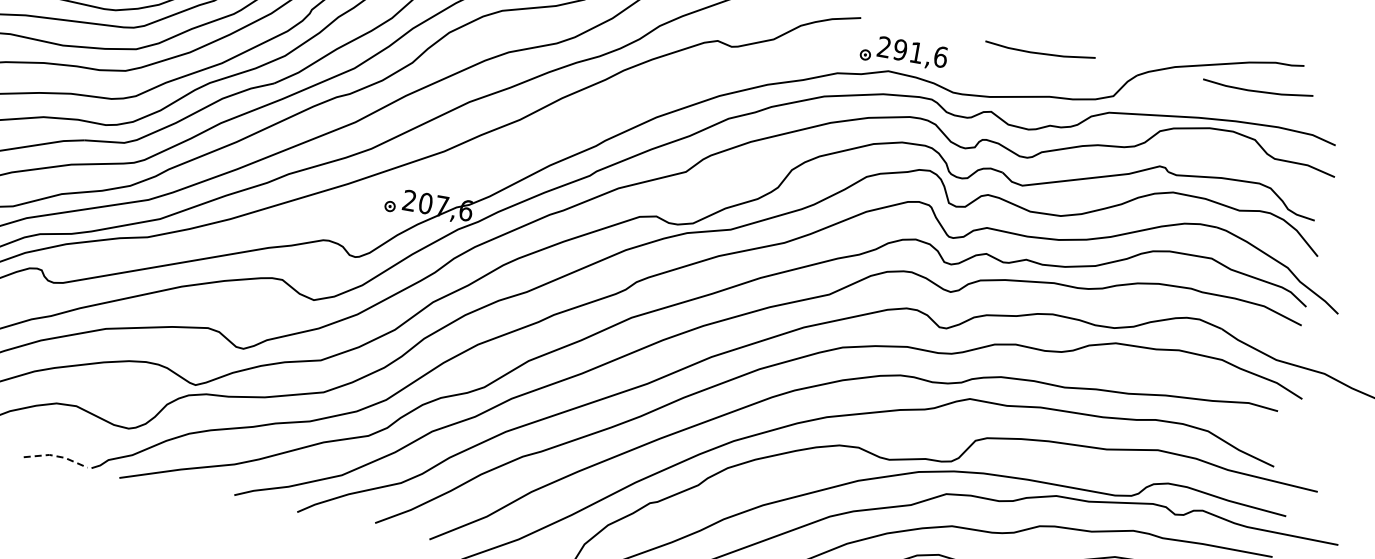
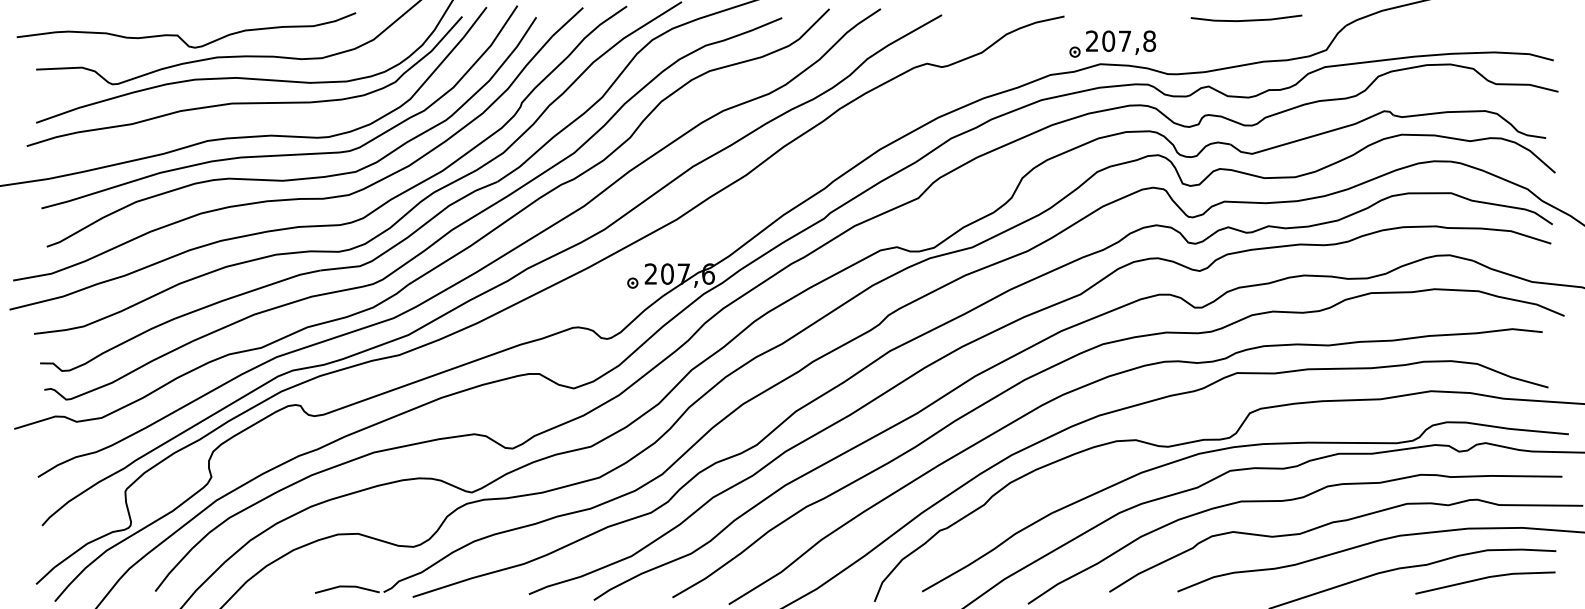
text: (921, 52) -> (1129, 40), 291,6 -> 207,8
line: (1257, 90) -> (1467, 19), removed
line: (56, 456) -> (347, 586), dashed -> solid

